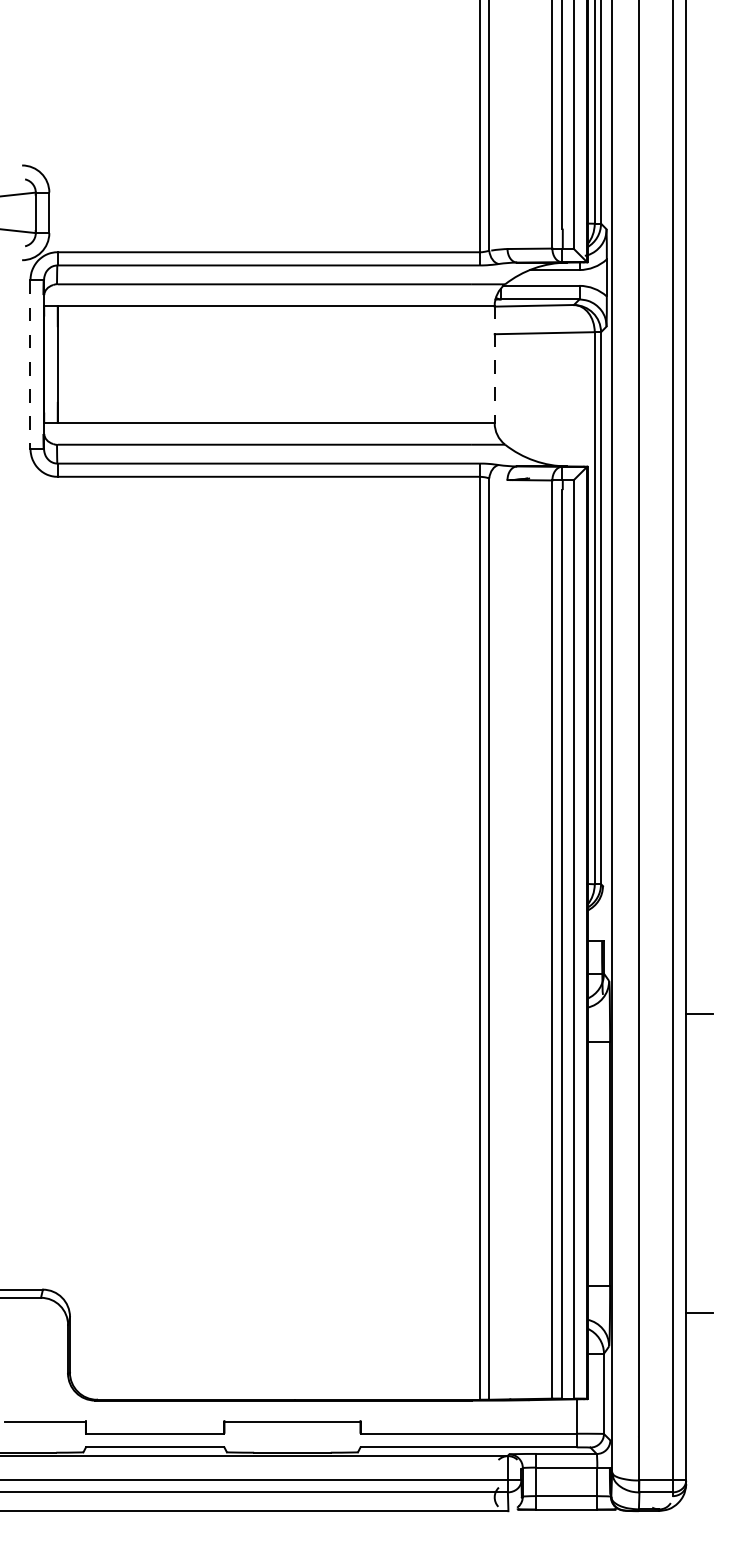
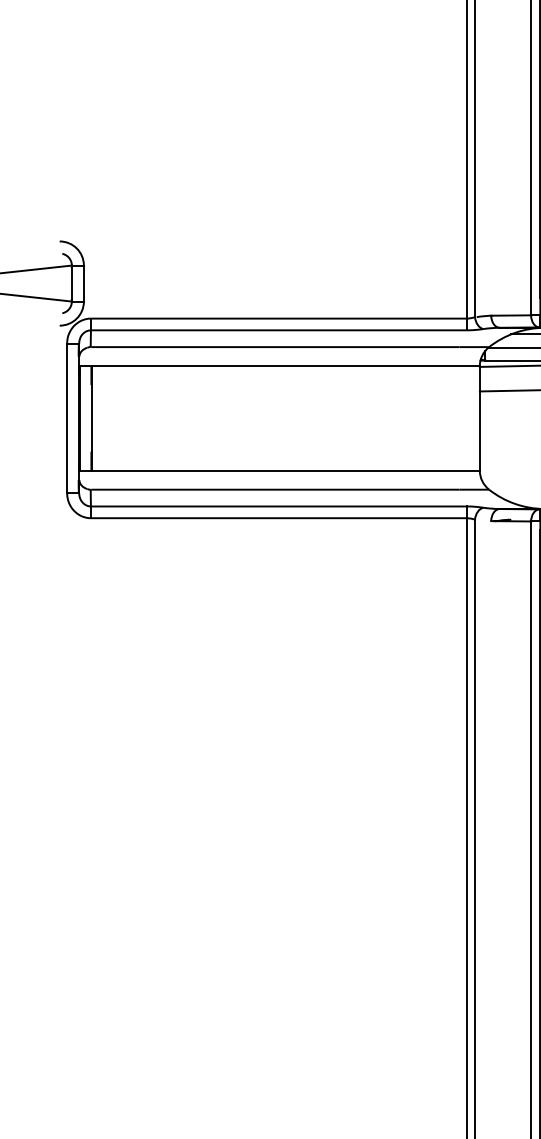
line: (494, 364) -> (479, 418), dashed -> solid
line: (30, 365) -> (67, 419), dashed -> solid

